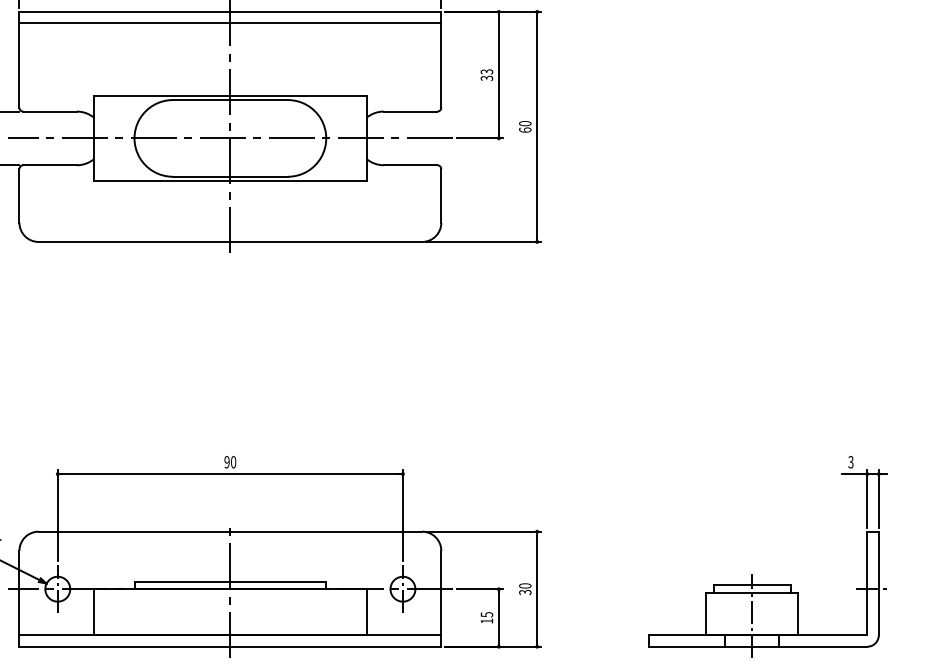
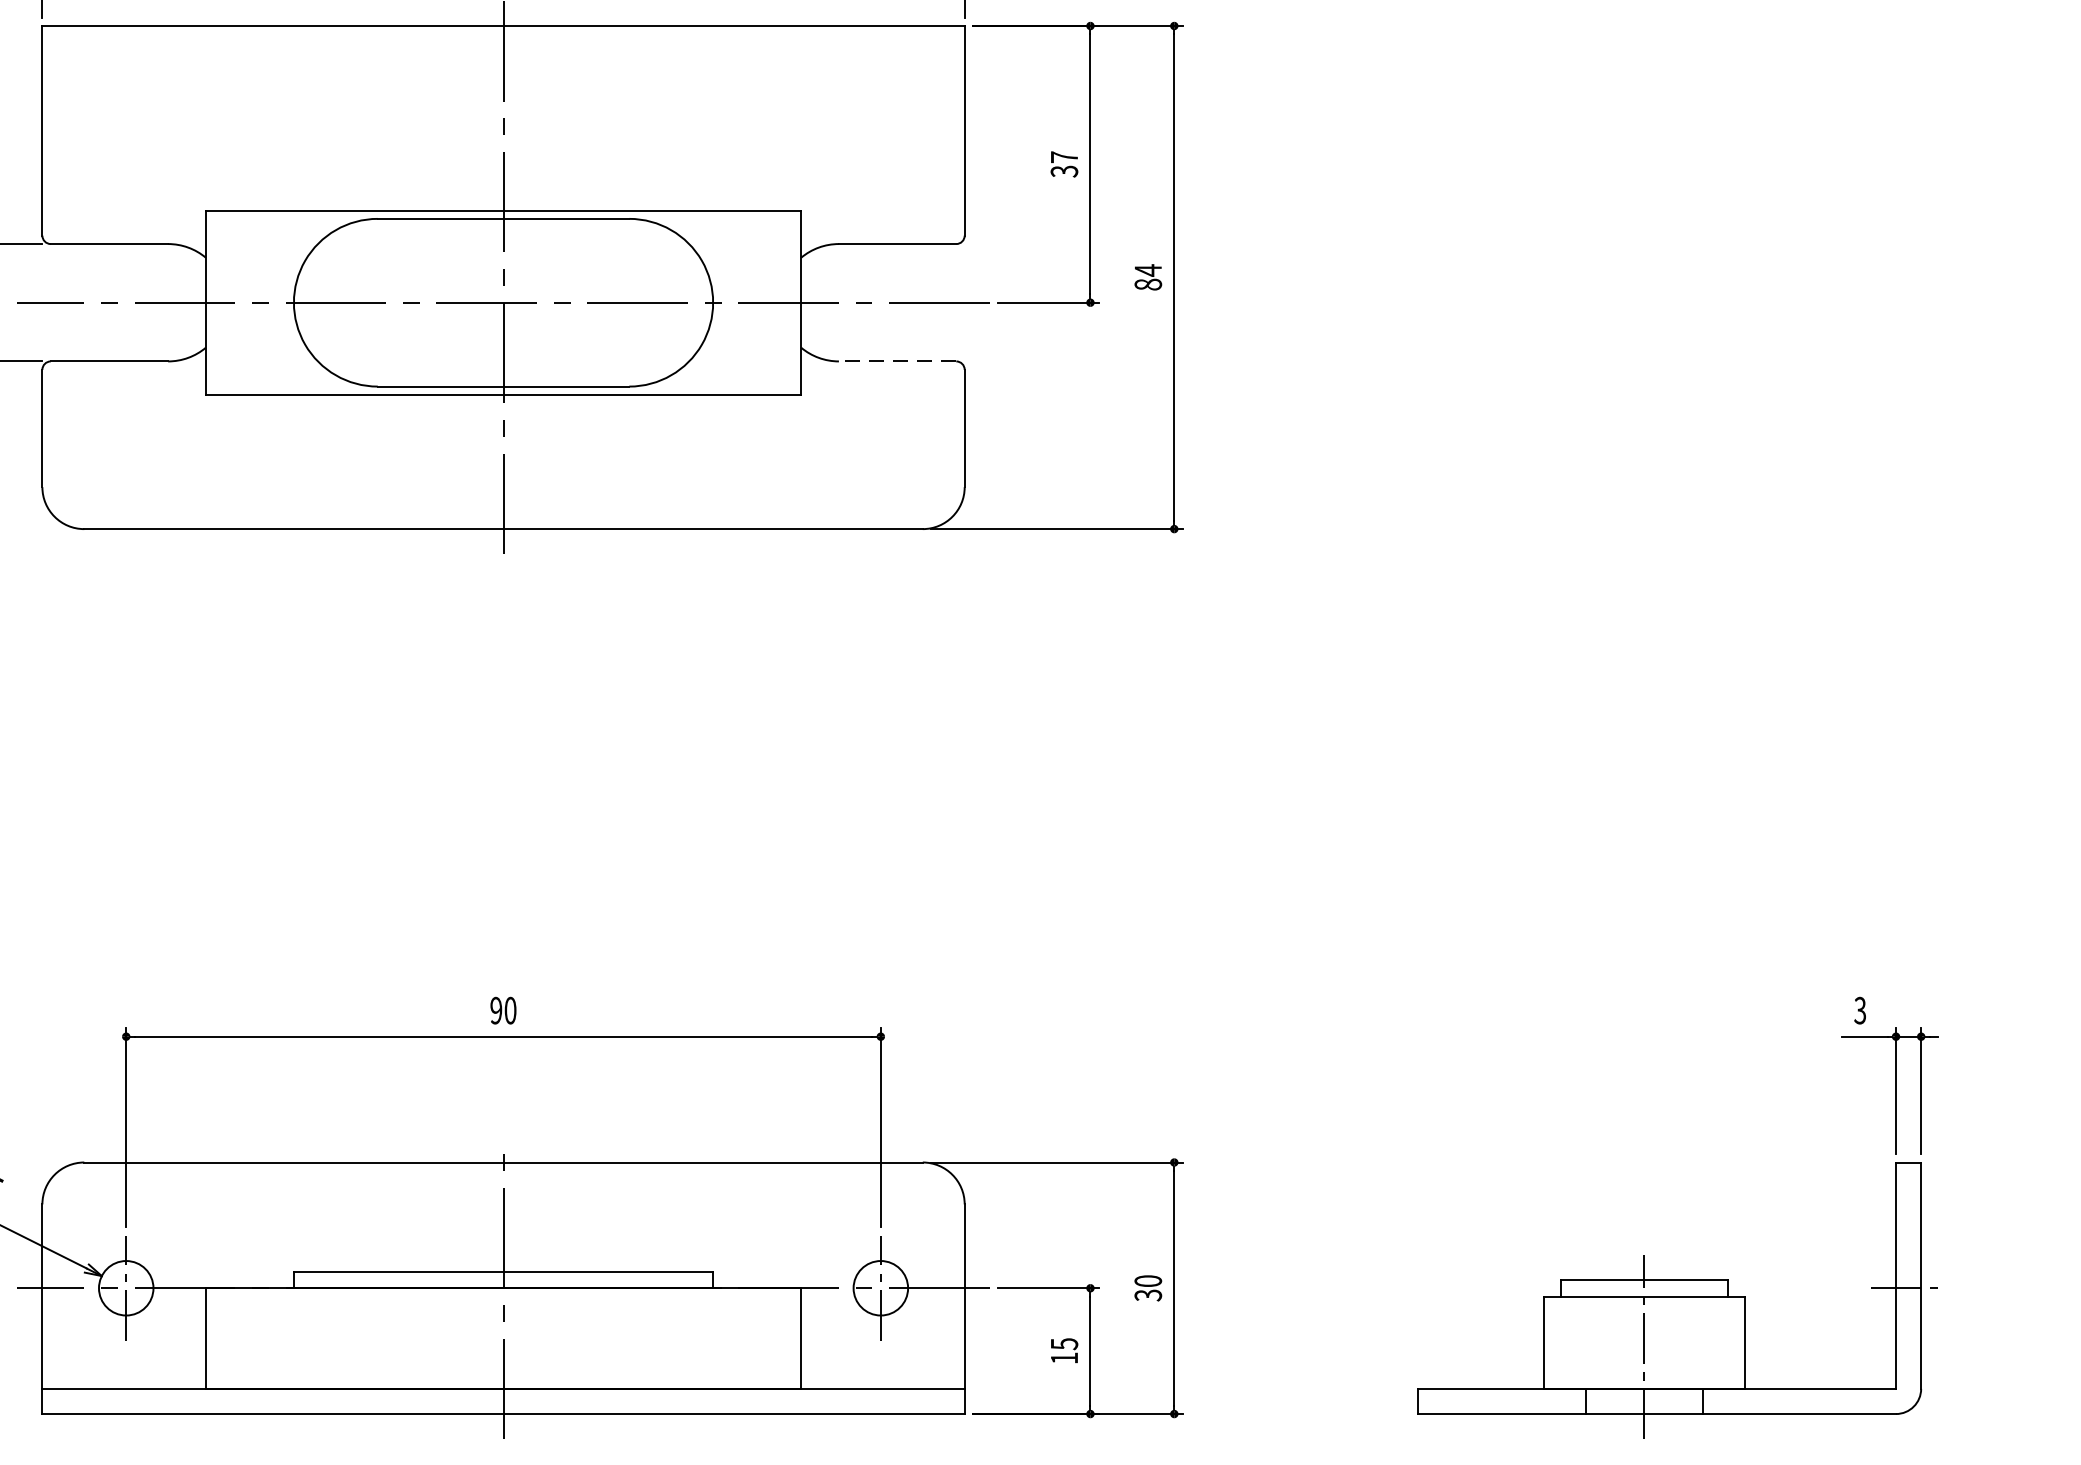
line: (230, 23) -> (503, 51), removed
text: (486, 71) -> (1063, 156), 33 -> 37
text: (525, 126) -> (1148, 276), 60 -> 84
line: (410, 165) -> (897, 361), solid -> dashed

